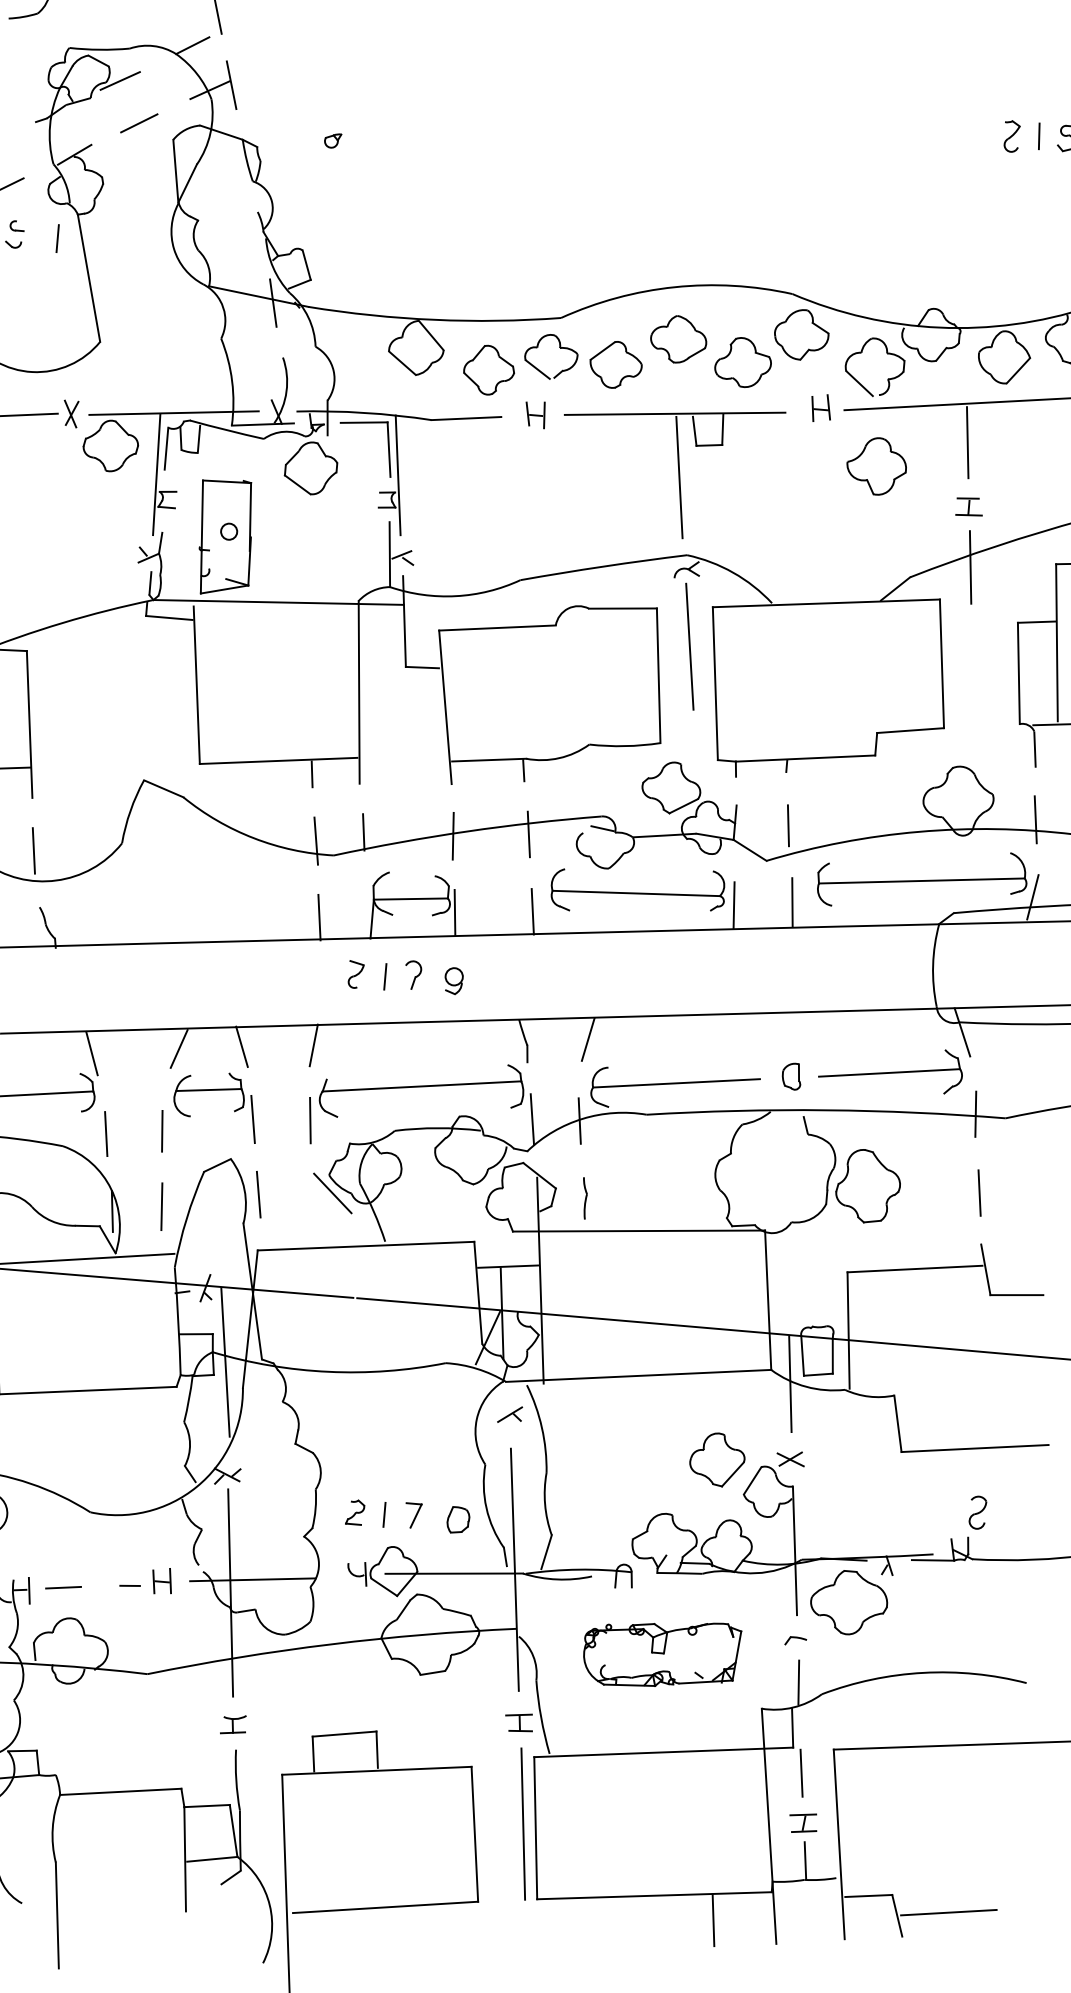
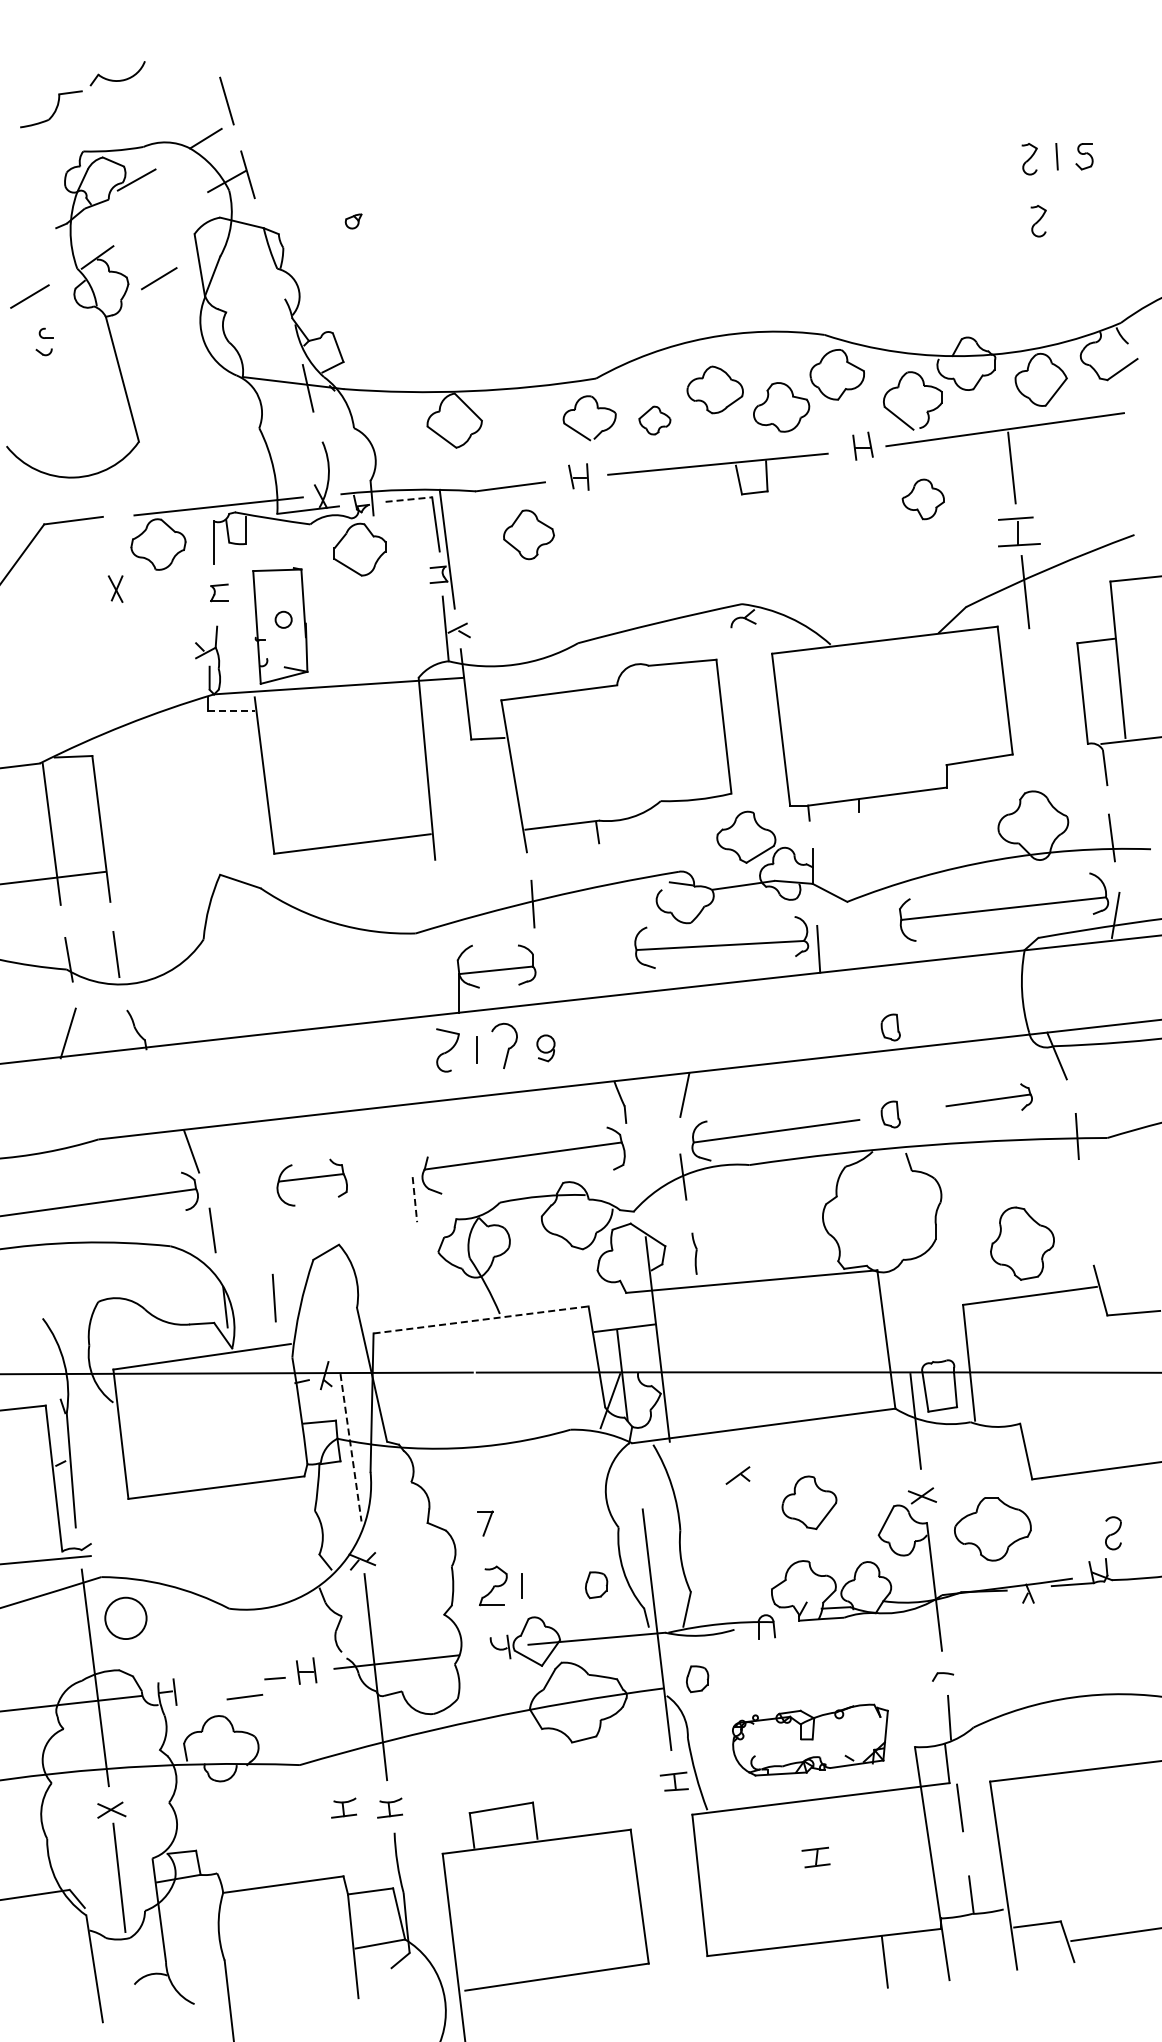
line: (139, 123) -> (159, 278), moved
part: (1015, 199) -> (1038, 221), added
line: (57, 238) -> (87, 342), removed
part: (615, 364) -> (654, 420), size x0.6
part: (488, 369) -> (528, 534), moved
part: (70, 413) -> (115, 588), moved
line: (364, 422) -> (409, 499), solid -> dashed
part: (876, 466) -> (923, 499), size x0.7
line: (156, 474) -> (206, 569), removed
line: (679, 477) -> (727, 527), removed
part: (969, 506) -> (1019, 531), size x1.6
line: (169, 617) -> (231, 710), solid -> dashed
line: (689, 646) -> (752, 694), removed
line: (311, 774) -> (386, 854), removed
line: (787, 825) -> (865, 864), removed
line: (363, 831) -> (443, 907), removed
line: (529, 834) -> (608, 895), removed
line: (315, 840) -> (396, 920), removed
line: (792, 901) -> (876, 940), removed
line: (454, 911) -> (540, 979), removed
line: (532, 911) -> (618, 972), removed
line: (319, 917) -> (406, 996), removed
part: (355, 974) -> (447, 1050), size x1.6
part: (412, 974) -> (504, 1045), size x1.6
part: (798, 989) -> (890, 1027), added
line: (313, 1045) -> (411, 1124), removed
line: (242, 1046) -> (340, 1131), removed
line: (178, 1048) -> (277, 1139), removed
part: (891, 1066) -> (989, 1096), size x0.6
line: (252, 1119) -> (357, 1203), removed
line: (531, 1119) -> (635, 1179), removed
line: (309, 1120) -> (414, 1199), solid -> dashed
line: (161, 1130) -> (267, 1222), removed
part: (868, 1186) -> (1022, 1243), moved
line: (979, 1192) -> (1087, 1214), removed
line: (332, 1193) -> (443, 1270), removed
line: (258, 1194) -> (369, 1277), removed
line: (366, 1245) -> (481, 1319), solid -> dashed
line: (225, 1363) -> (351, 1448), solid -> dashed
part: (509, 1414) -> (737, 1475), moved
part: (717, 1459) -> (809, 1502), moved
part: (354, 1512) -> (492, 1586), size x1.6
part: (413, 1515) -> (485, 1523), moved
line: (63, 1587) -> (244, 1696), moved
part: (848, 1603) -> (992, 1529), moved
part: (550, 1622) -> (697, 1679), added
part: (661, 1653) -> (810, 1739), moved
part: (187, 1720) -> (343, 1807), added
part: (802, 1823) -> (815, 1857), moved
line: (522, 1824) -> (686, 1882), removed

